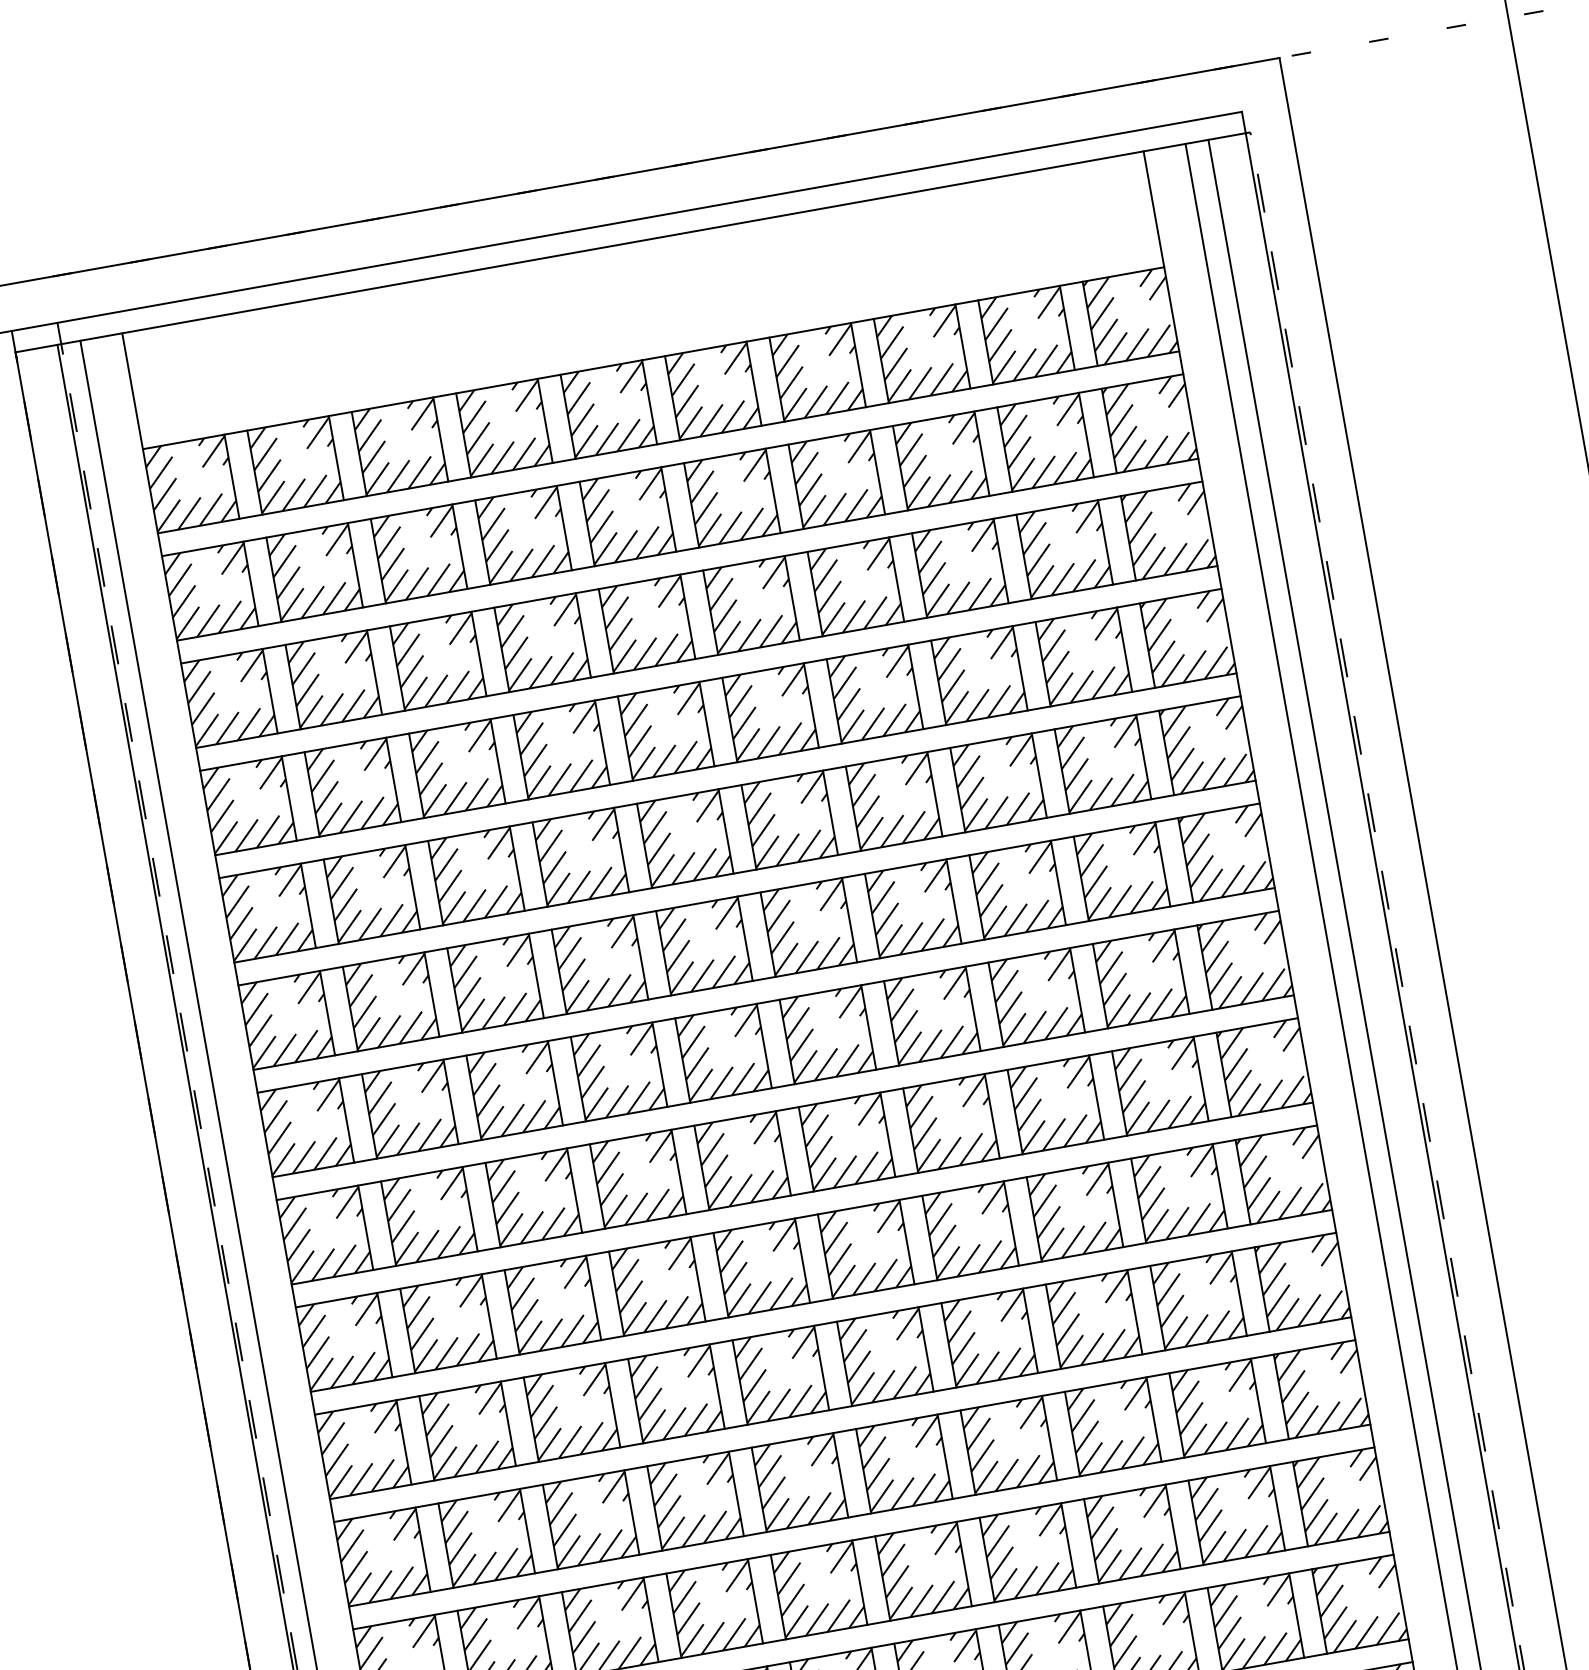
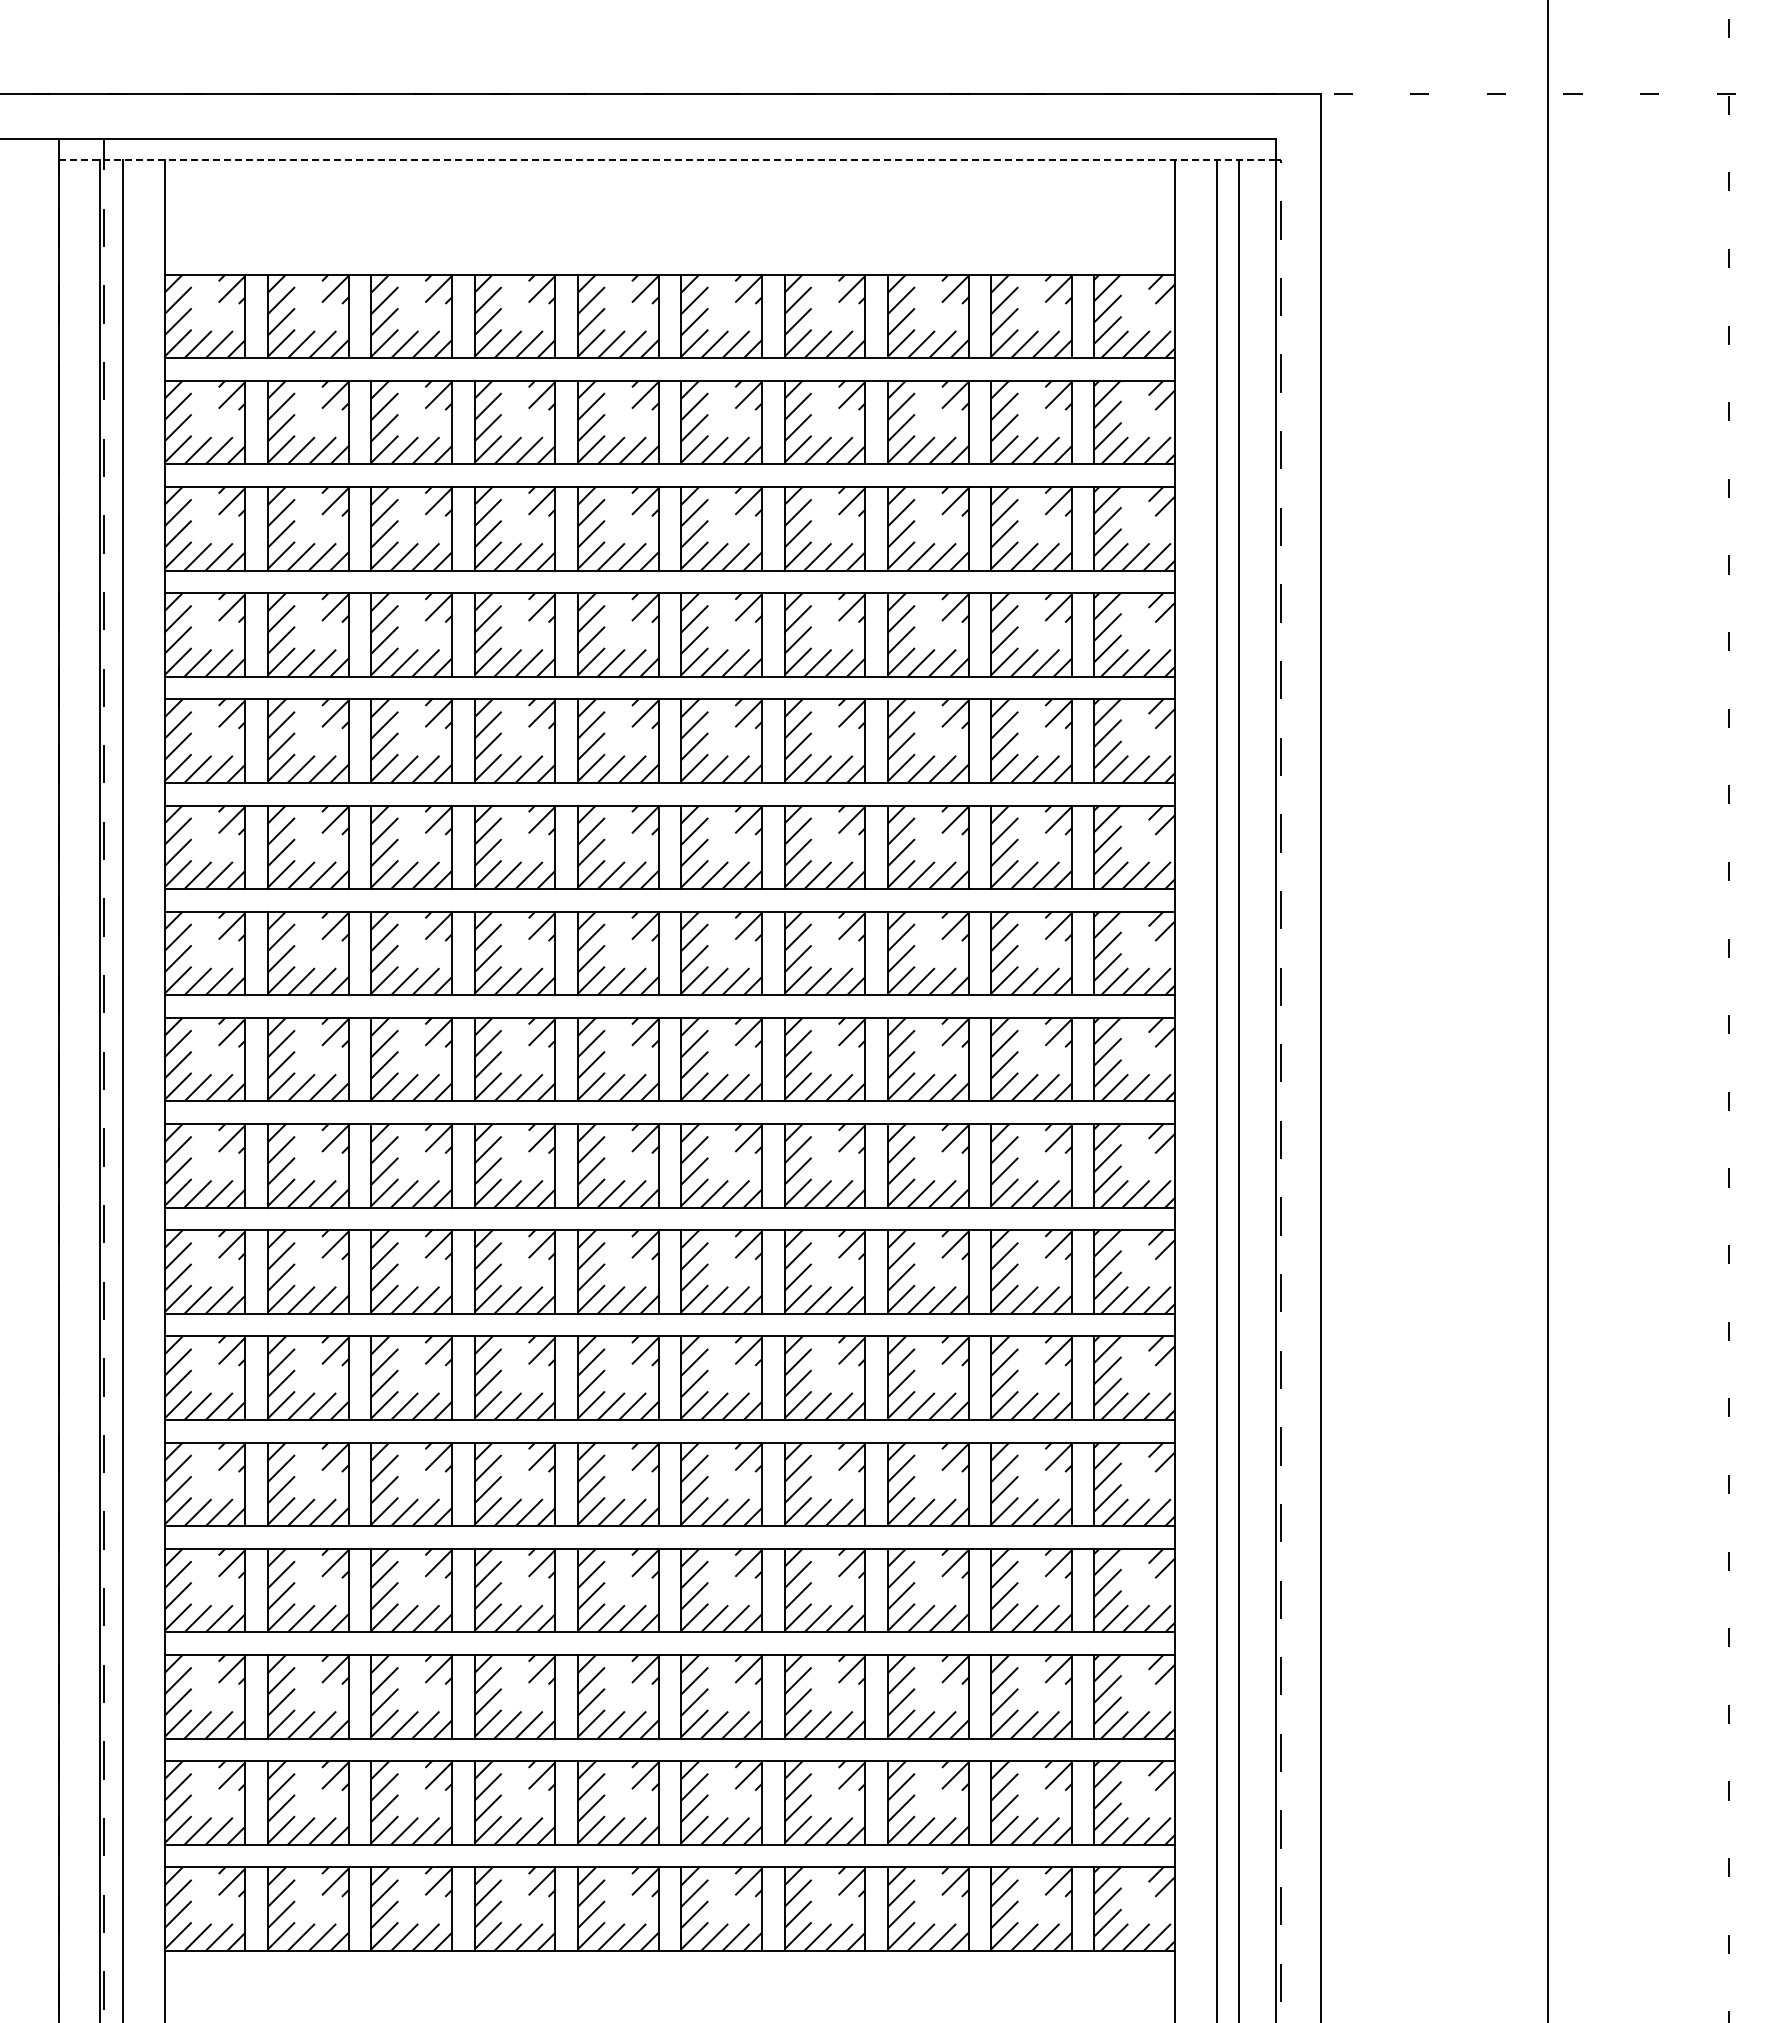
line: (630, 243) -> (667, 160), solid -> dashed

